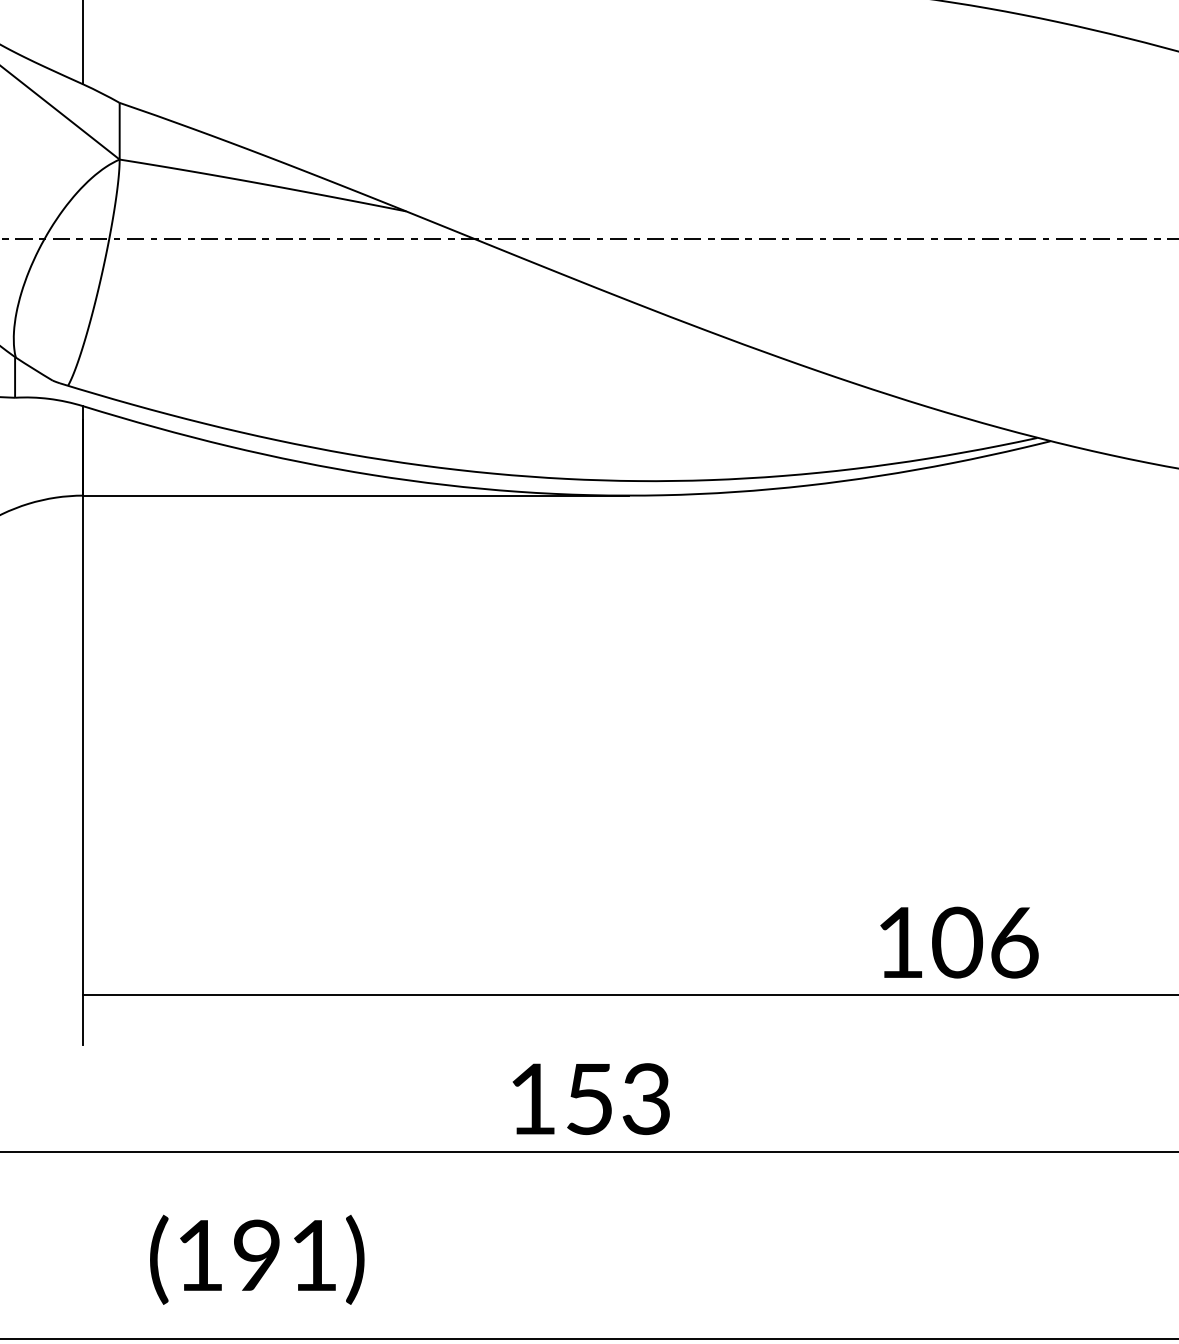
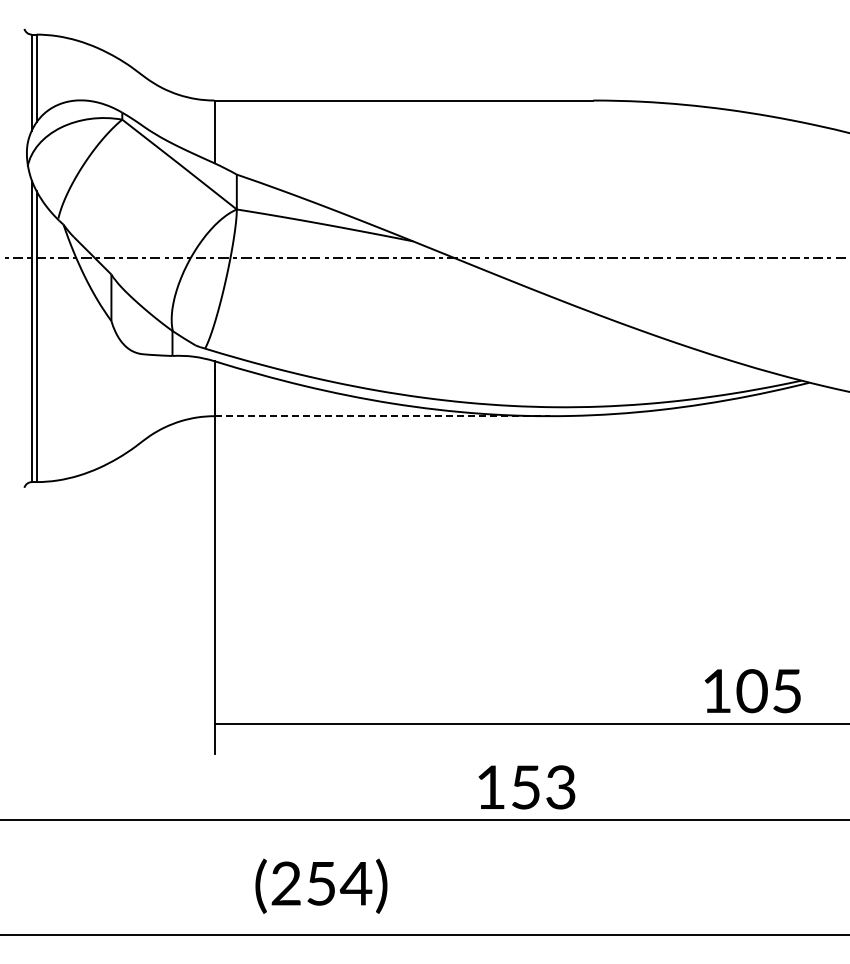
line: (356, 496) -> (382, 416), solid -> dashed
text: (1014, 943) -> (787, 691), 106 -> 105
text: (257, 1255) -> (321, 883), (191) -> (254)

